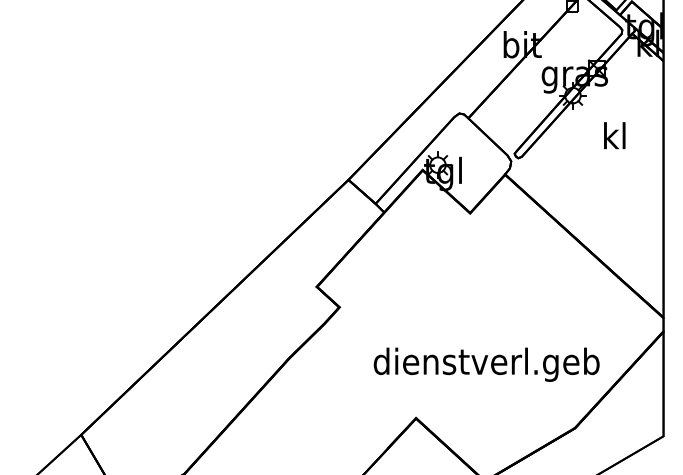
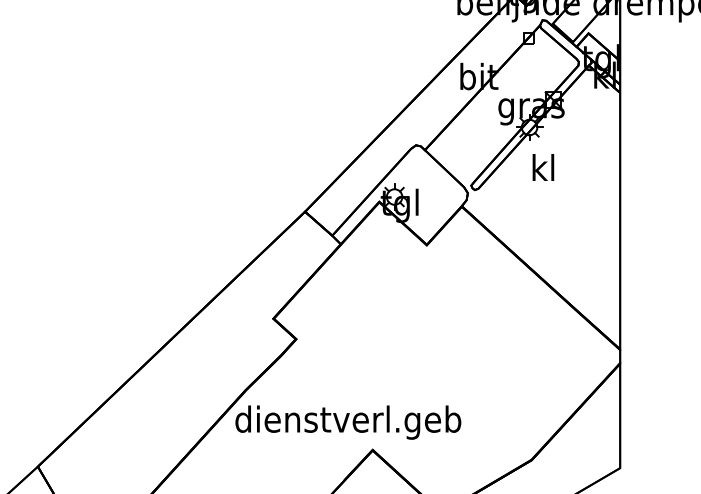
text: (614, 135) -> (543, 167), moved
text: (486, 364) -> (348, 422), moved

